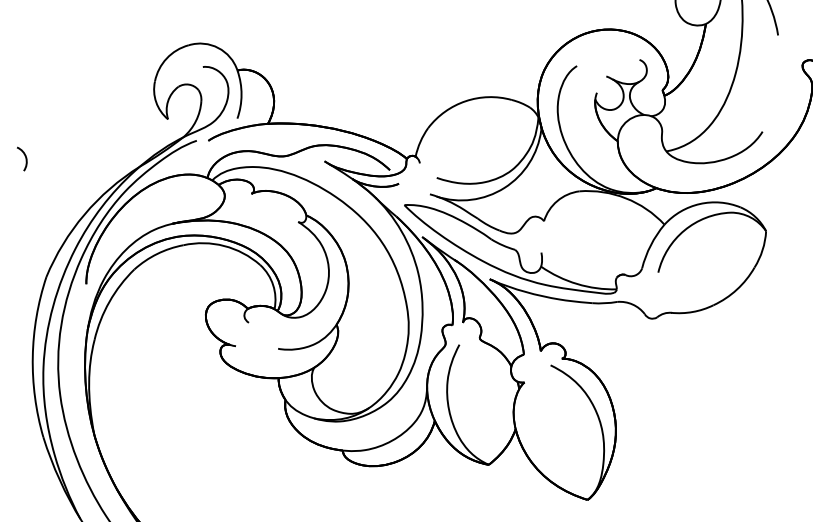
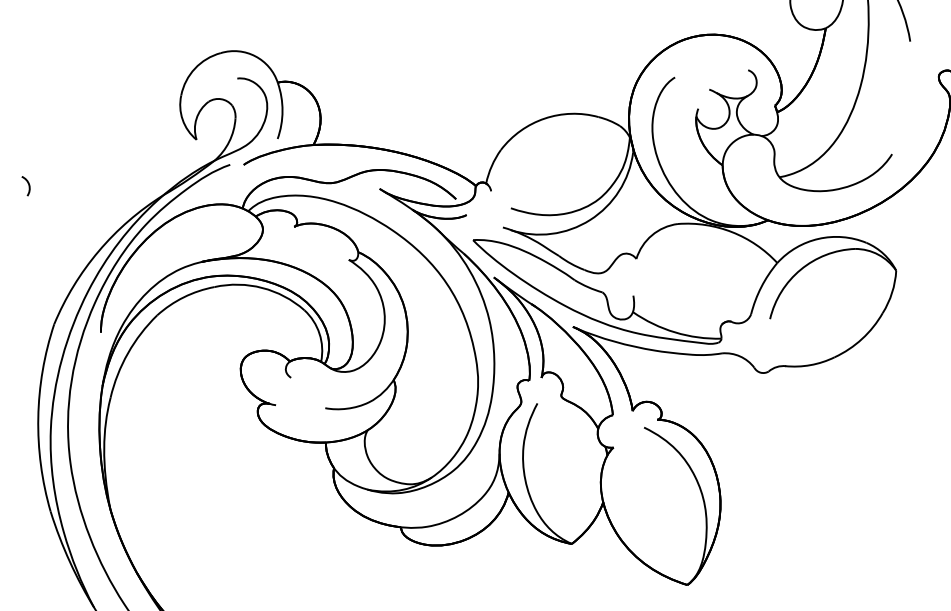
part: (22, 158) -> (26, 185), size x0.7

